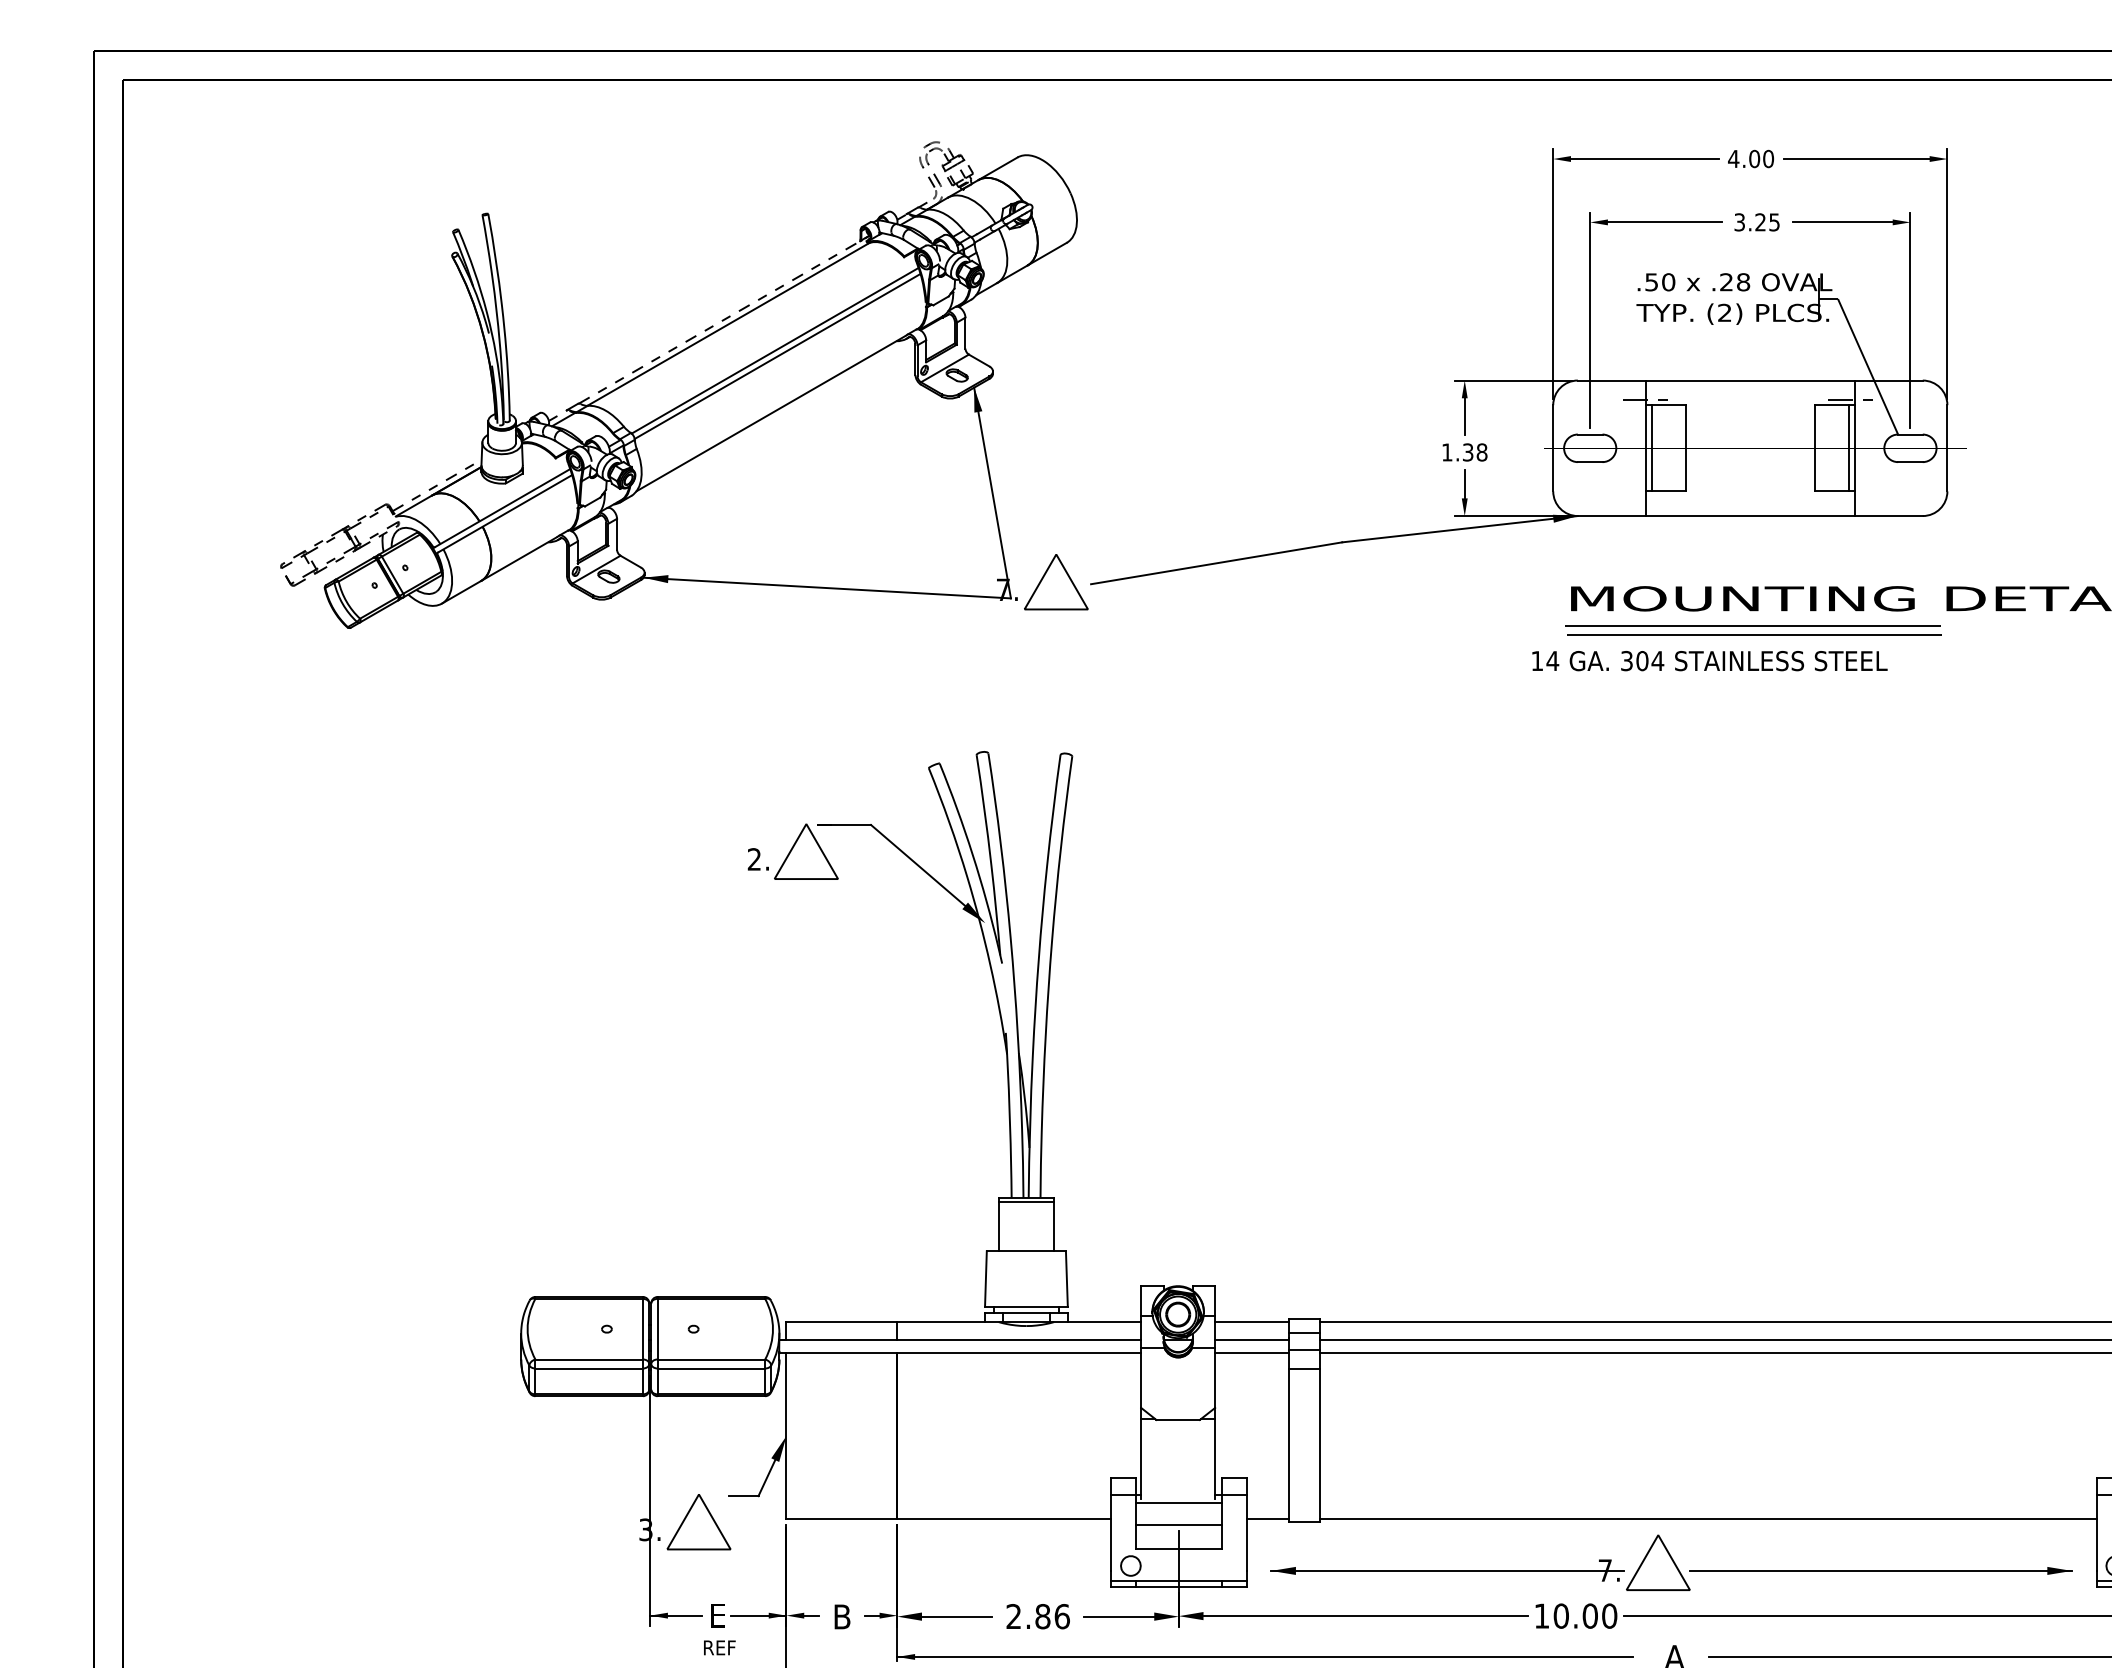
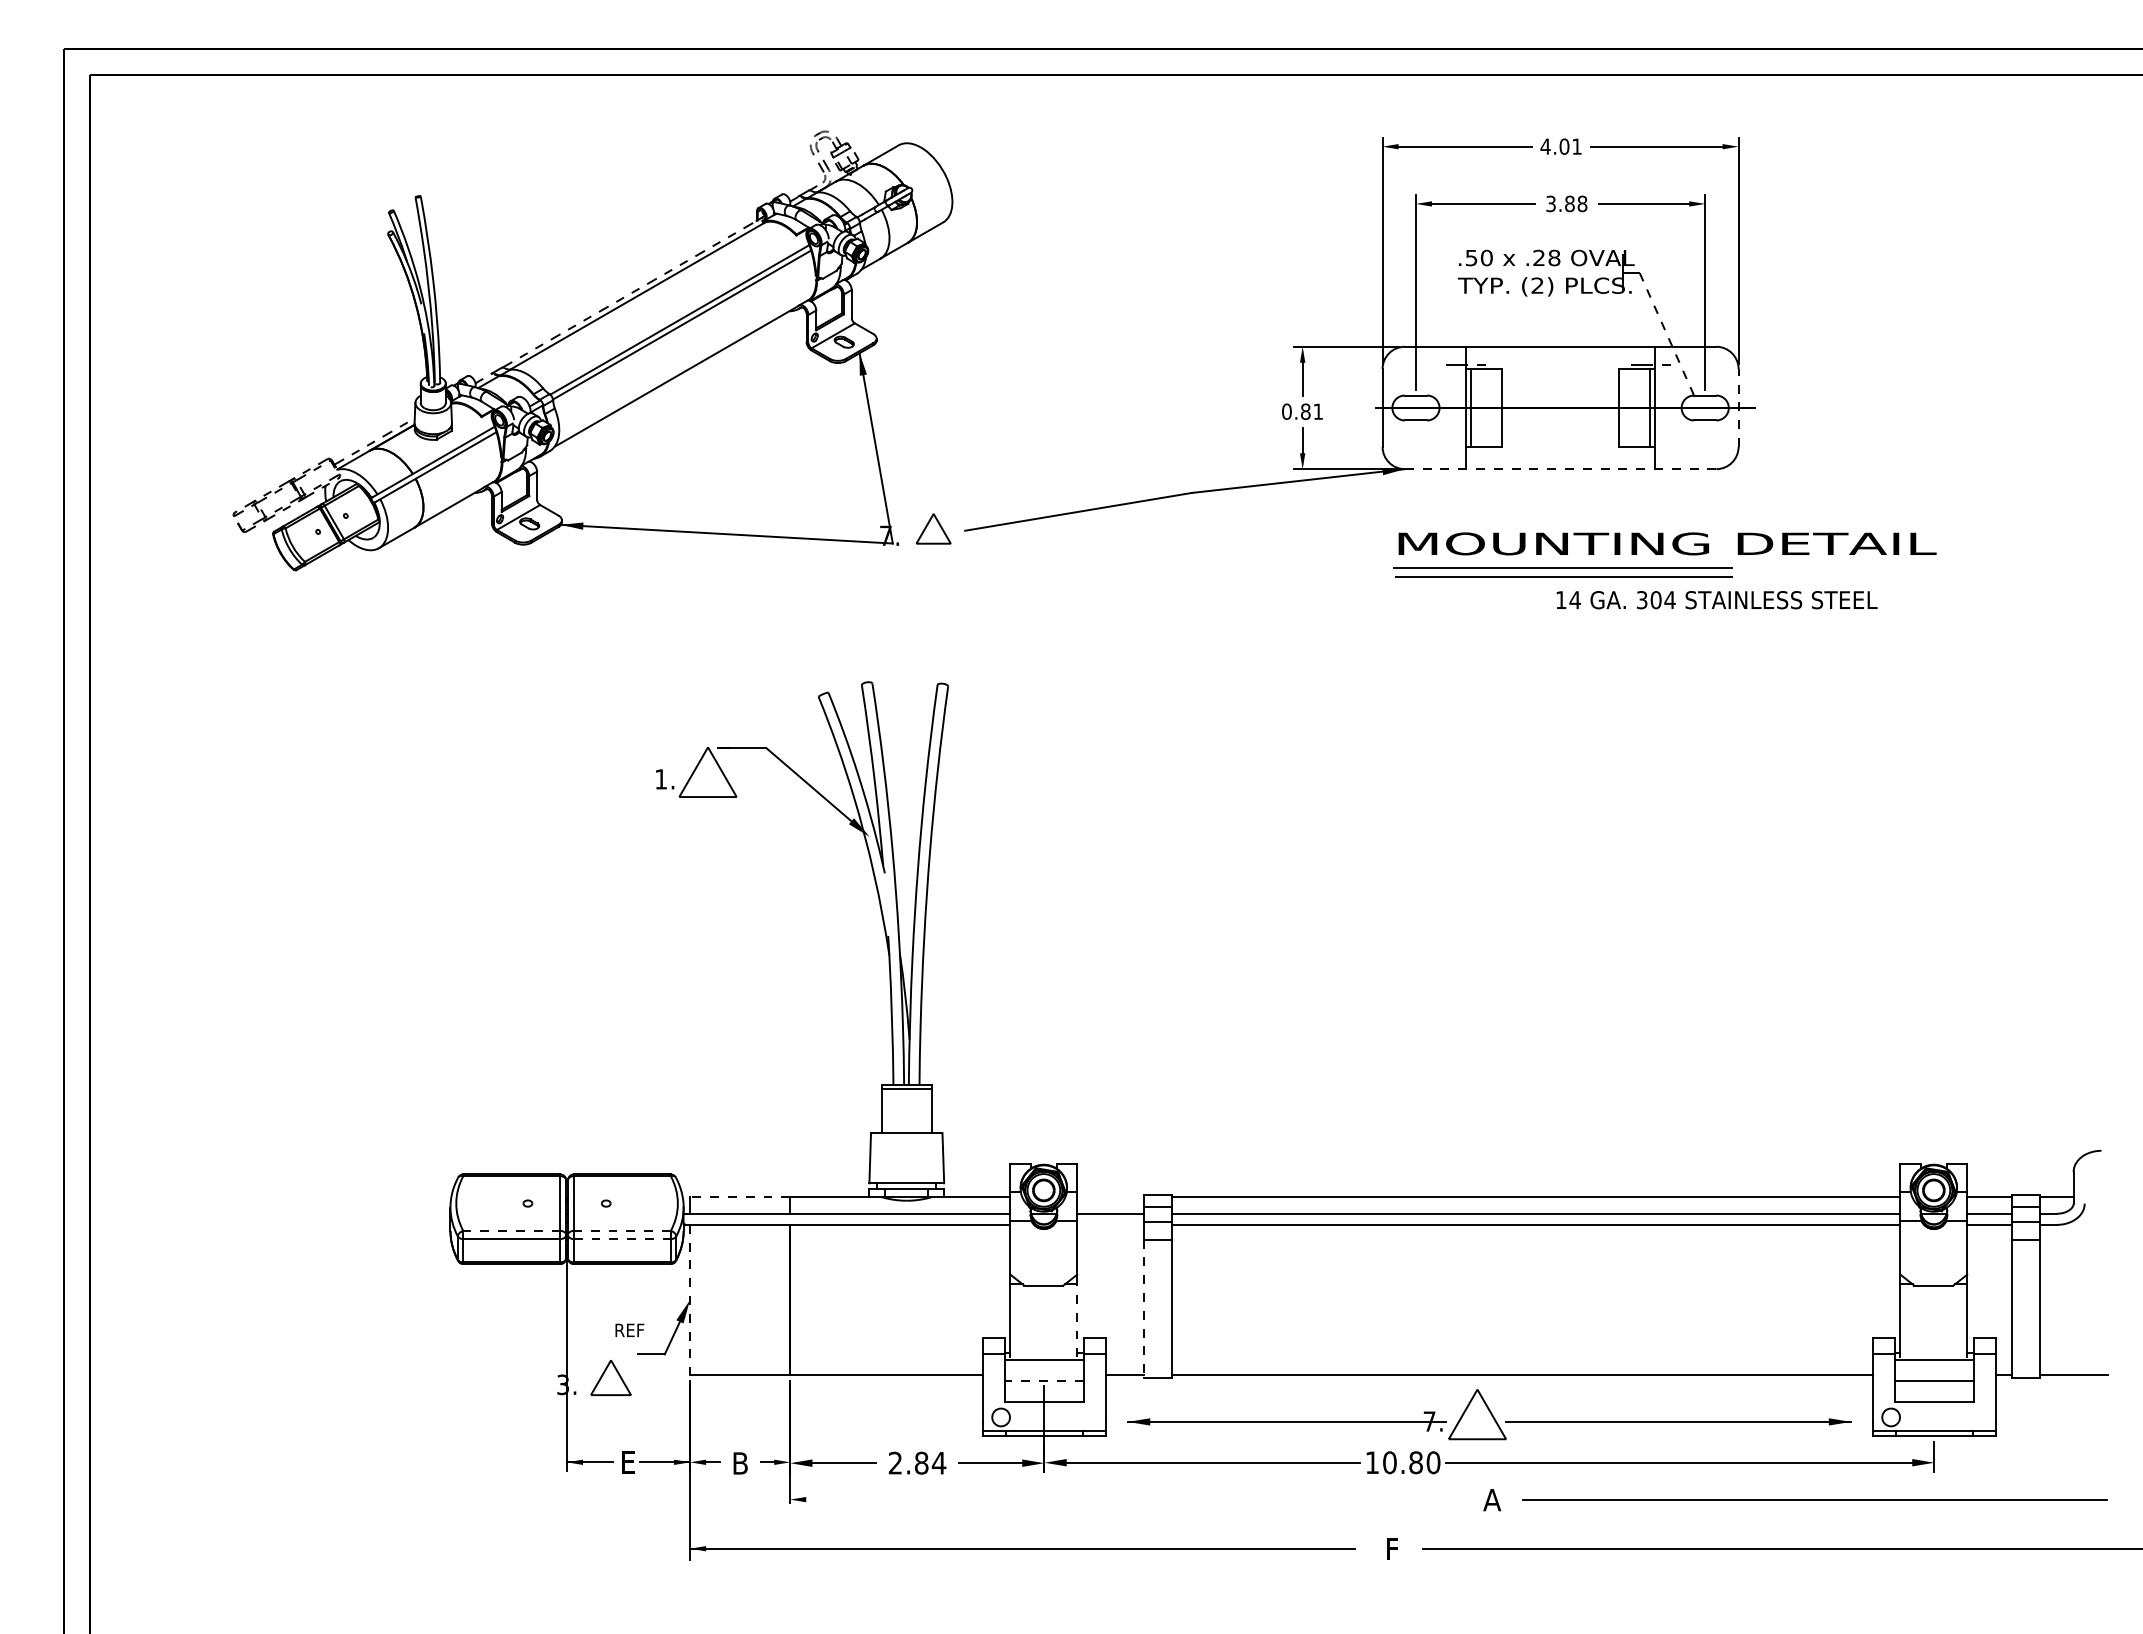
text: (1767, 158) -> (1576, 146), 4.00 -> 4.01
text: (1767, 221) -> (1576, 203), 3.25 -> 3.88
line: (1867, 366) -> (1666, 334), solid -> dashed
line: (1947, 447) -> (1738, 407), solid -> dashed
text: (1464, 452) -> (1302, 411), 1.38 -> 0.81
line: (1750, 516) -> (1560, 469), solid -> dashed
part: (1056, 581) -> (933, 528), size x0.6
text: (1709, 661) -> (1716, 600), moved
text: (753, 859) -> (660, 779), 2. -> 1.
line: (841, 1322) -> (739, 1197), solid -> dashed
line: (1251, 1322) -> (1110, 1197), removed
line: (1251, 1352) -> (1110, 1224), removed
line: (588, 1360) -> (511, 1231), solid -> dashed
line: (711, 1360) -> (622, 1231), solid -> dashed
line: (711, 1368) -> (622, 1239), solid -> dashed
line: (786, 1436) -> (690, 1300), solid -> dashed
line: (1288, 1446) -> (1143, 1309), solid -> dashed
line: (1215, 1458) -> (1077, 1320), solid -> dashed
part: (698, 1521) -> (610, 1377), size x0.7
line: (1177, 1525) -> (1043, 1380), solid -> dashed
text: (1061, 1615) -> (938, 1462), 2.86 -> 2.84
text: (1589, 1615) -> (1415, 1462), 10.00 -> 10.80
text: (719, 1646) -> (629, 1329), moved
line: (1265, 1656) -> (1122, 1499), removed

